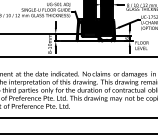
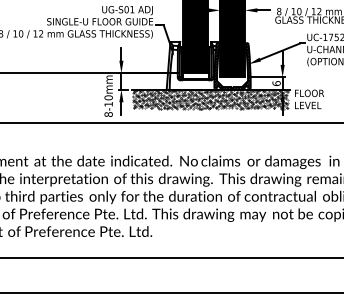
hatch: (96, 45) -> (210, 99), added

